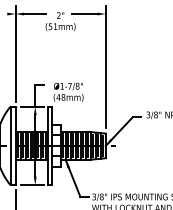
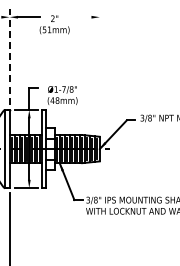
line: (84, 14) -> (78, 17), removed
line: (15, 53) -> (9, 56), solid -> dashed
line: (105, 66) -> (99, 69), removed

